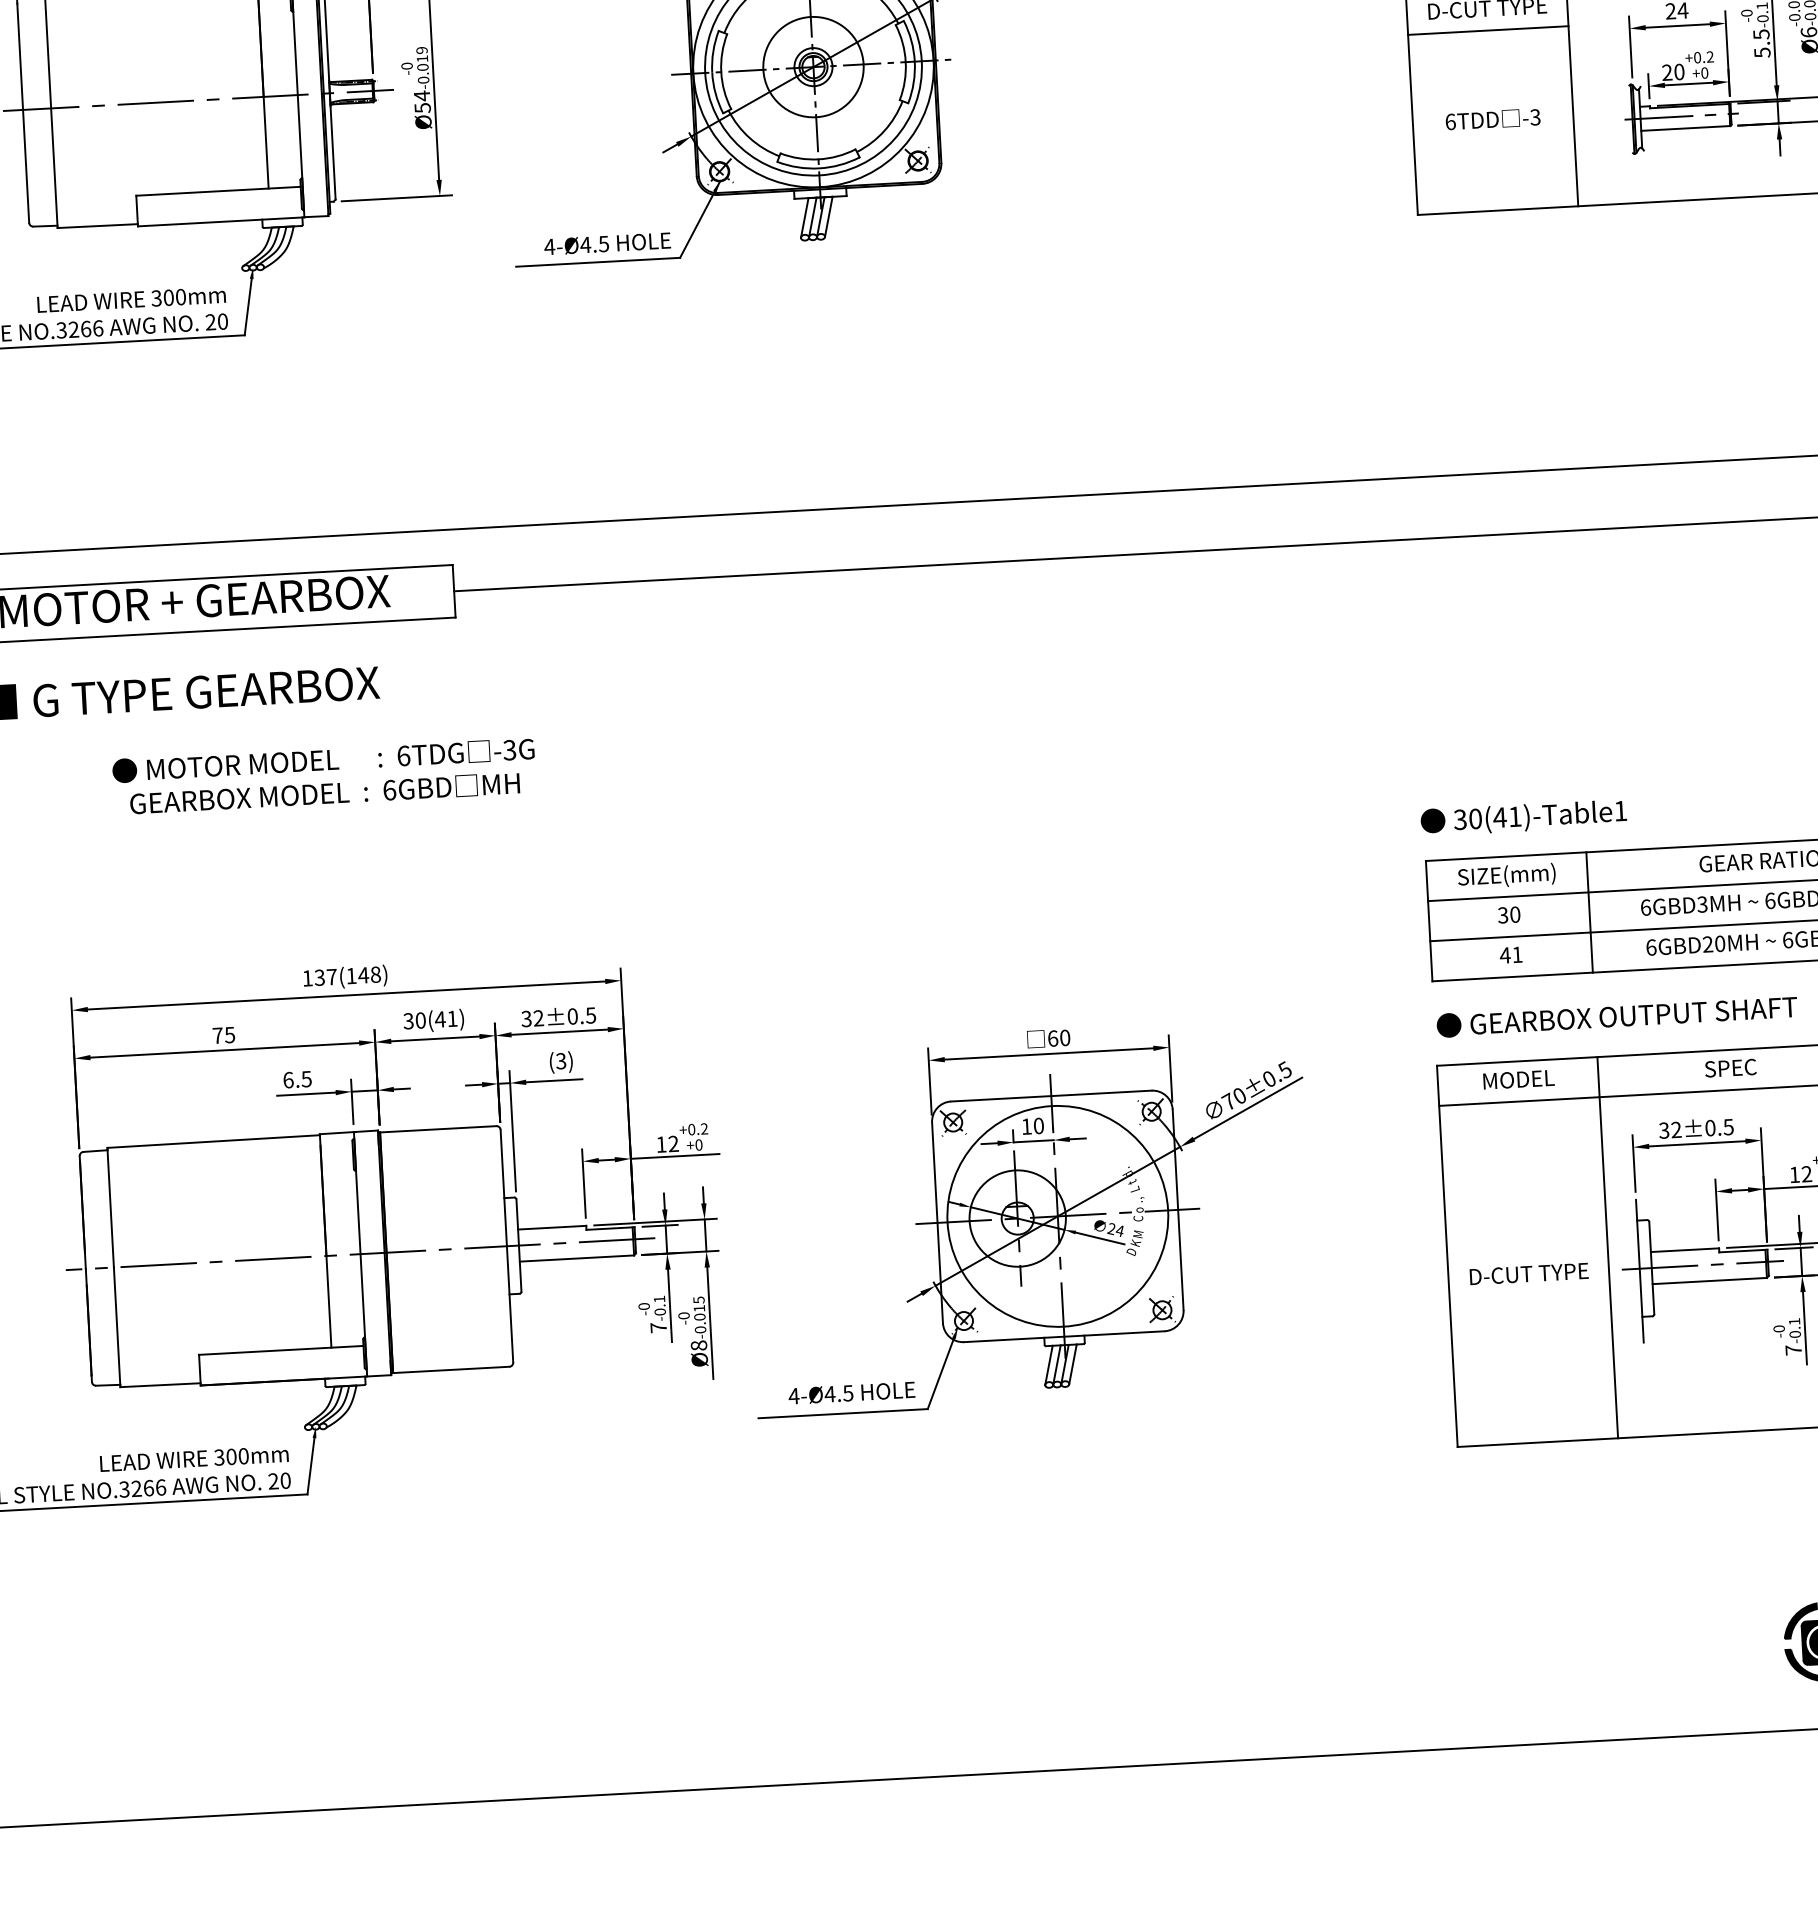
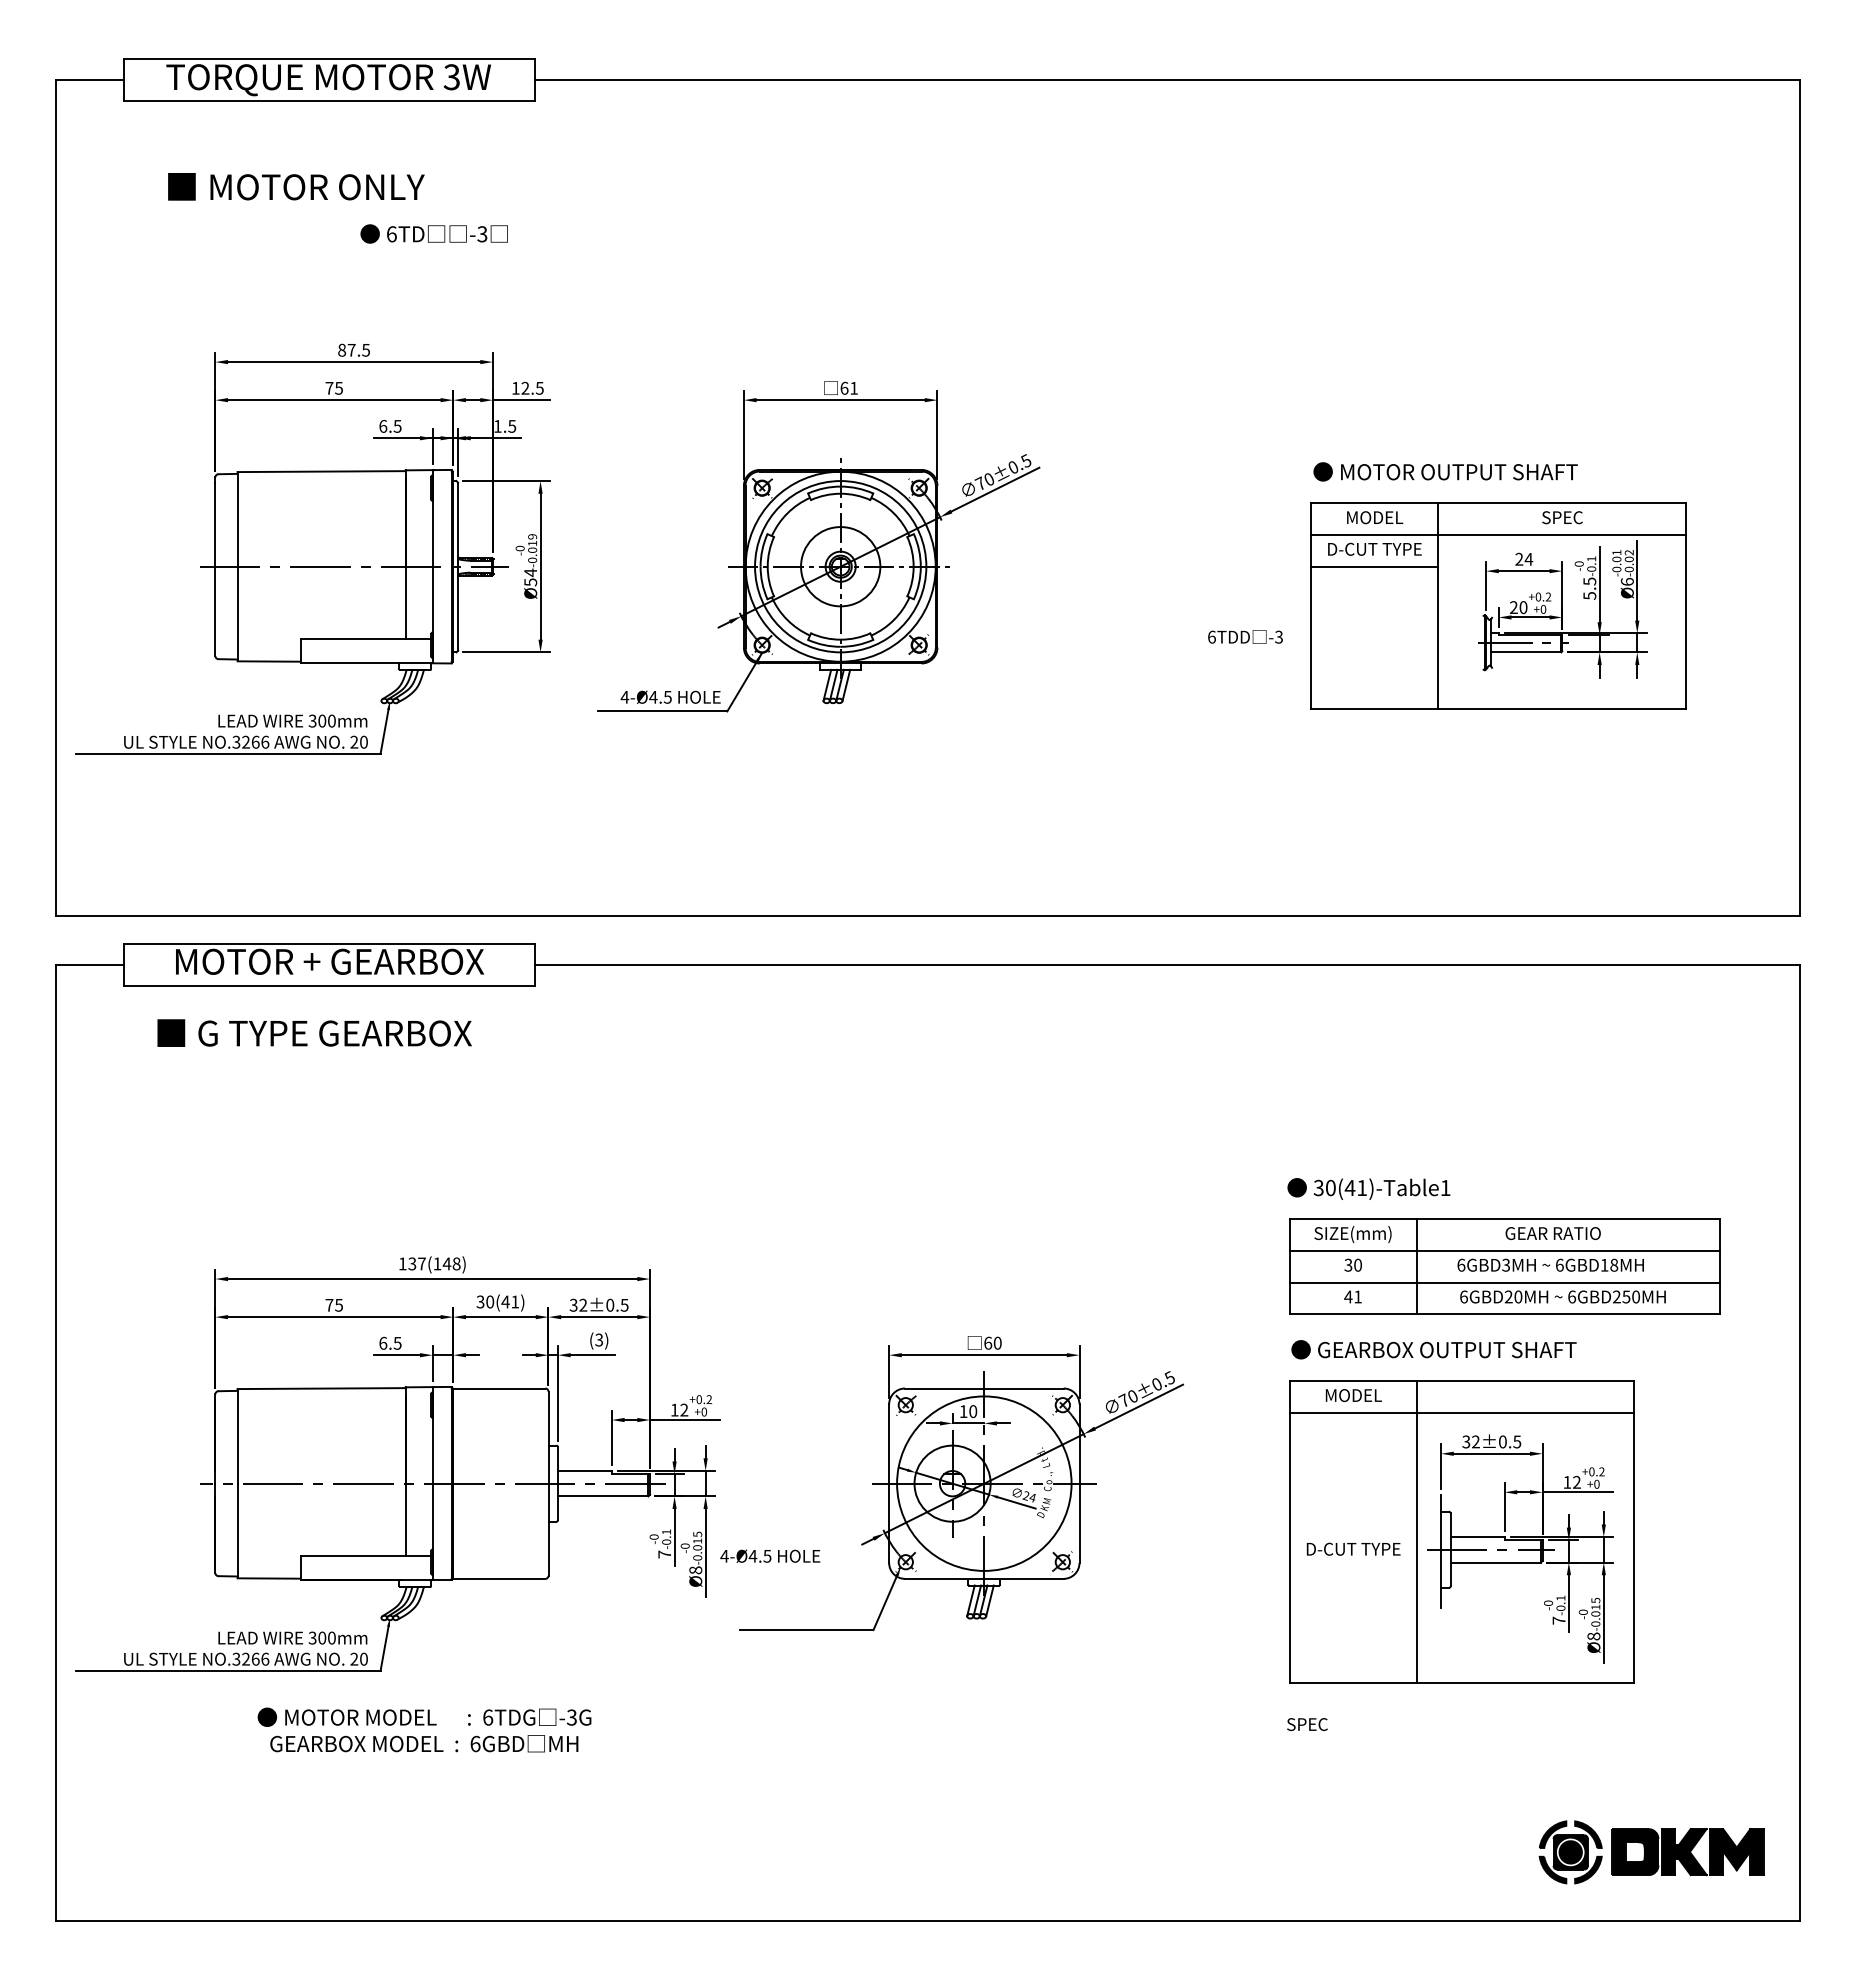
text: (1493, 118) -> (1245, 636), moved
text: (324, 775) -> (424, 1729), moved
text: (1730, 1068) -> (1307, 1724), moved
text: (852, 1392) -> (770, 1555), moved

